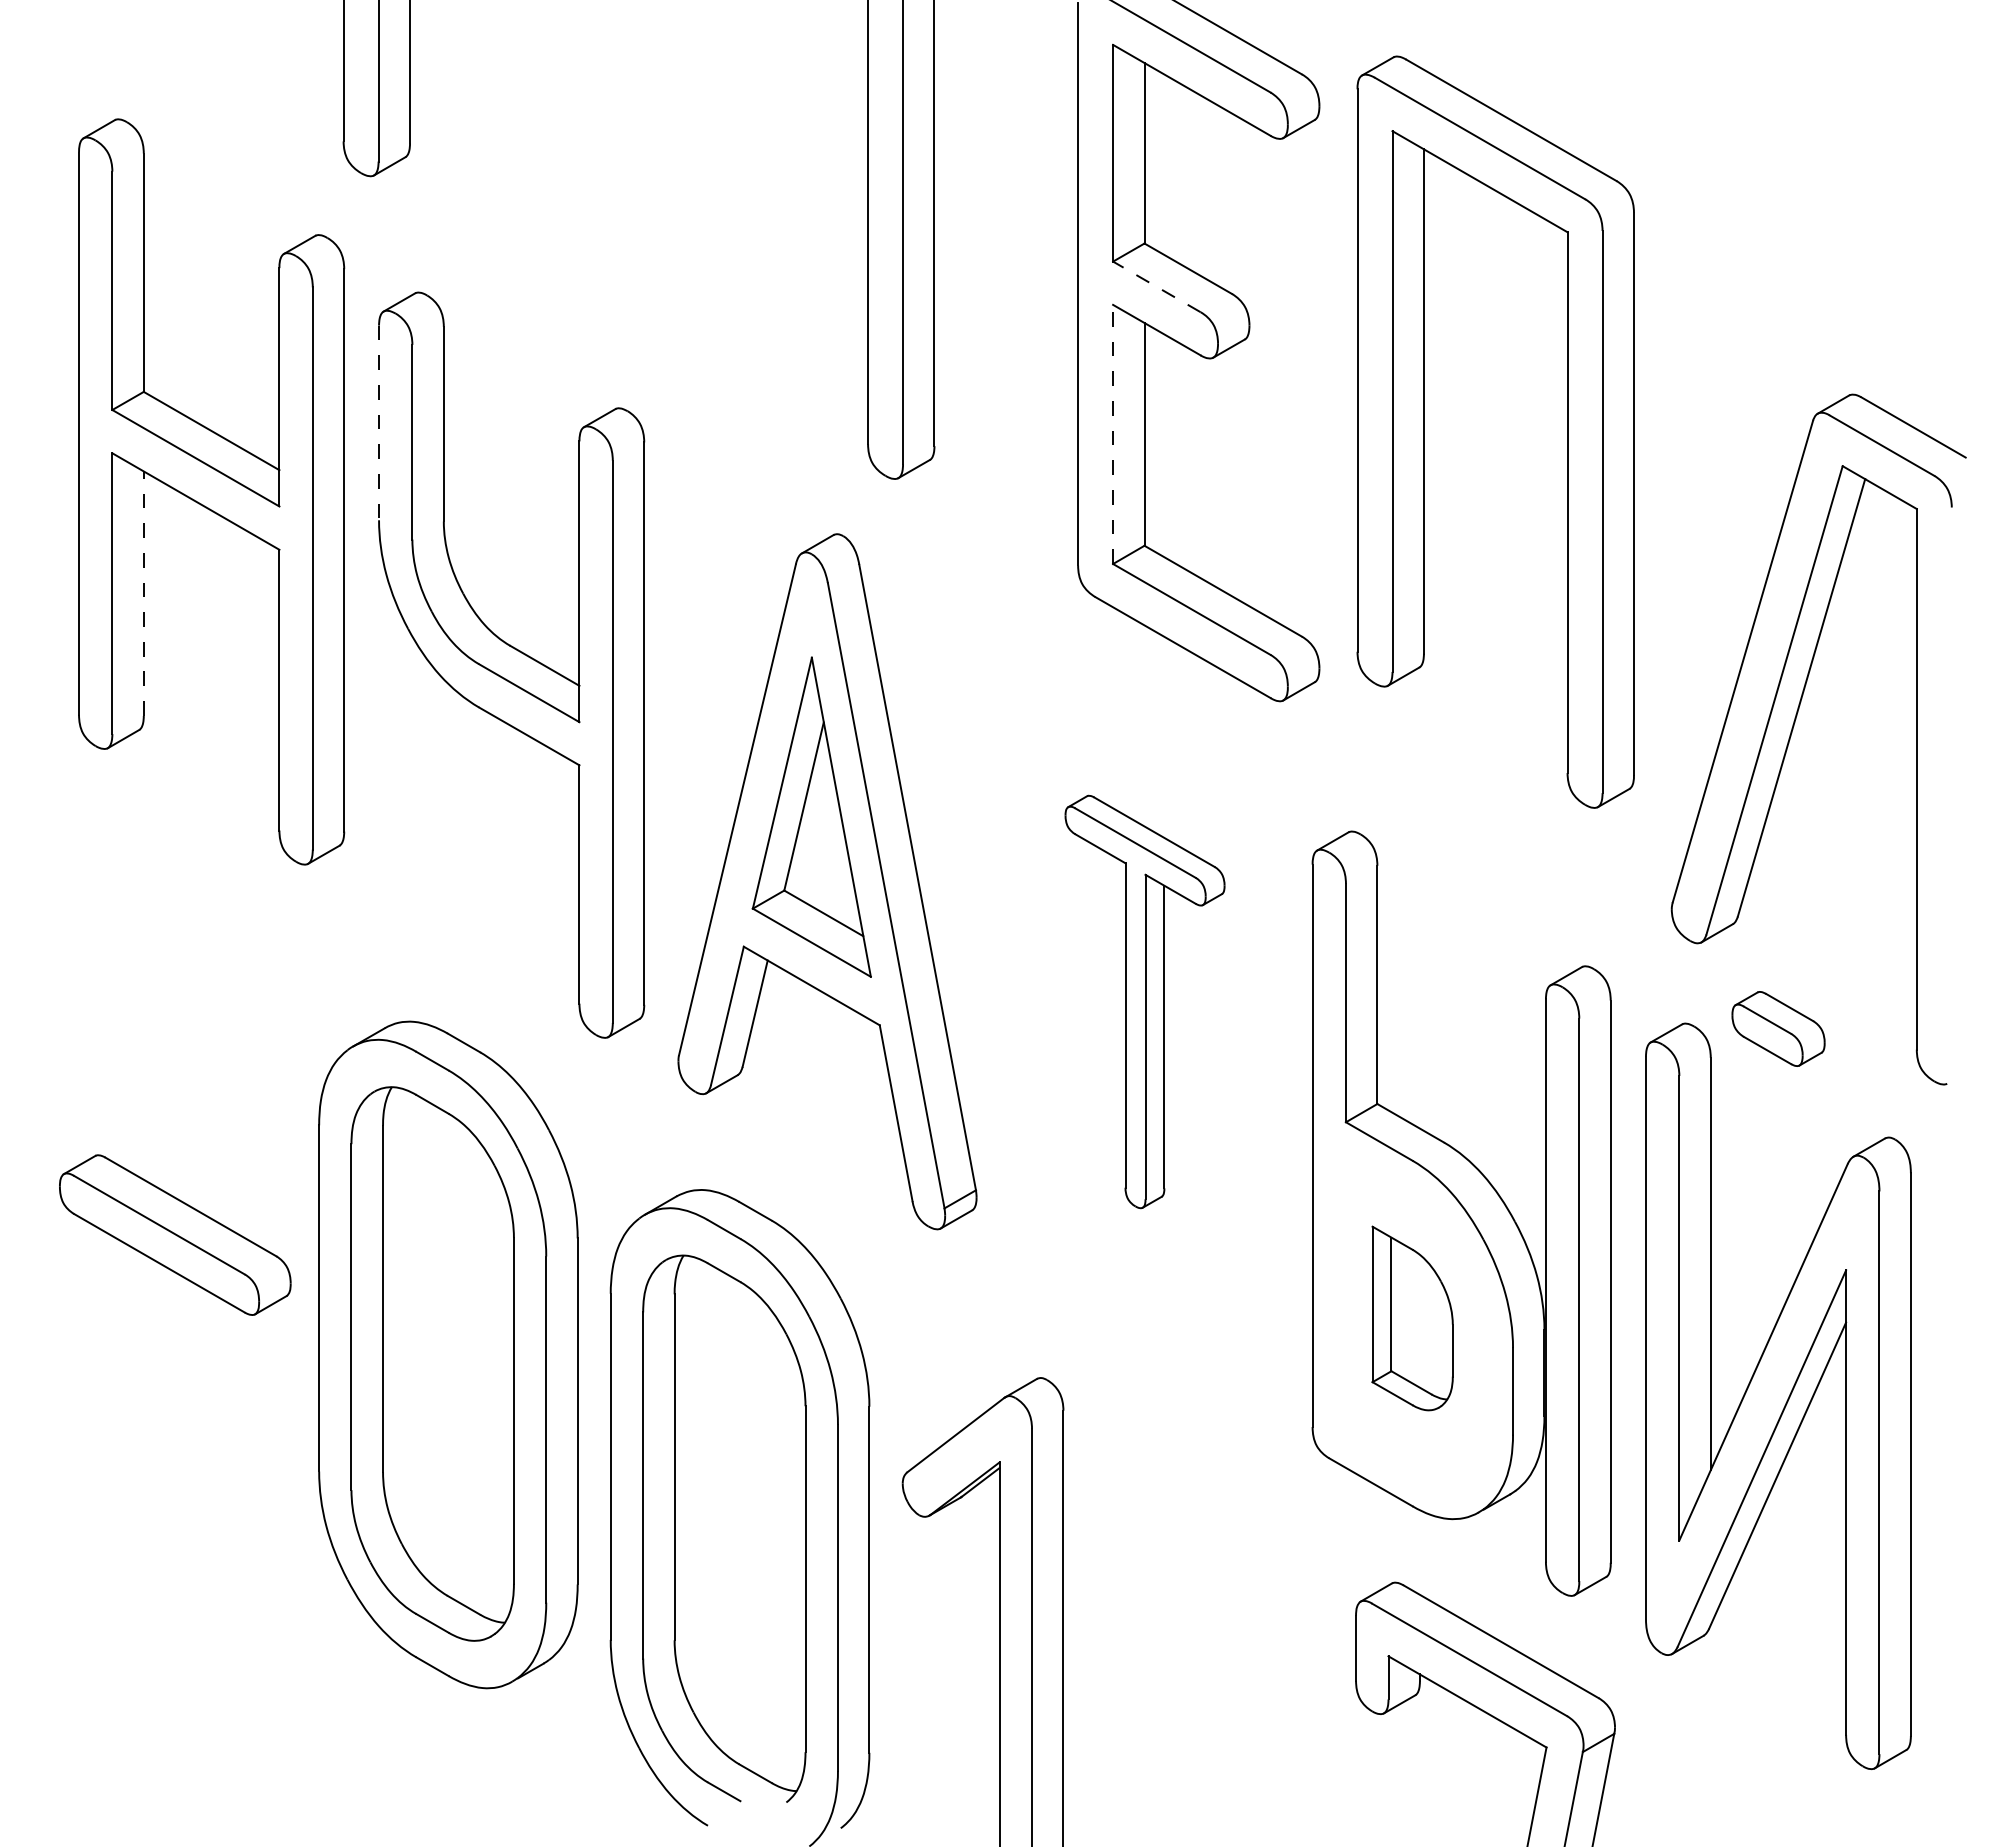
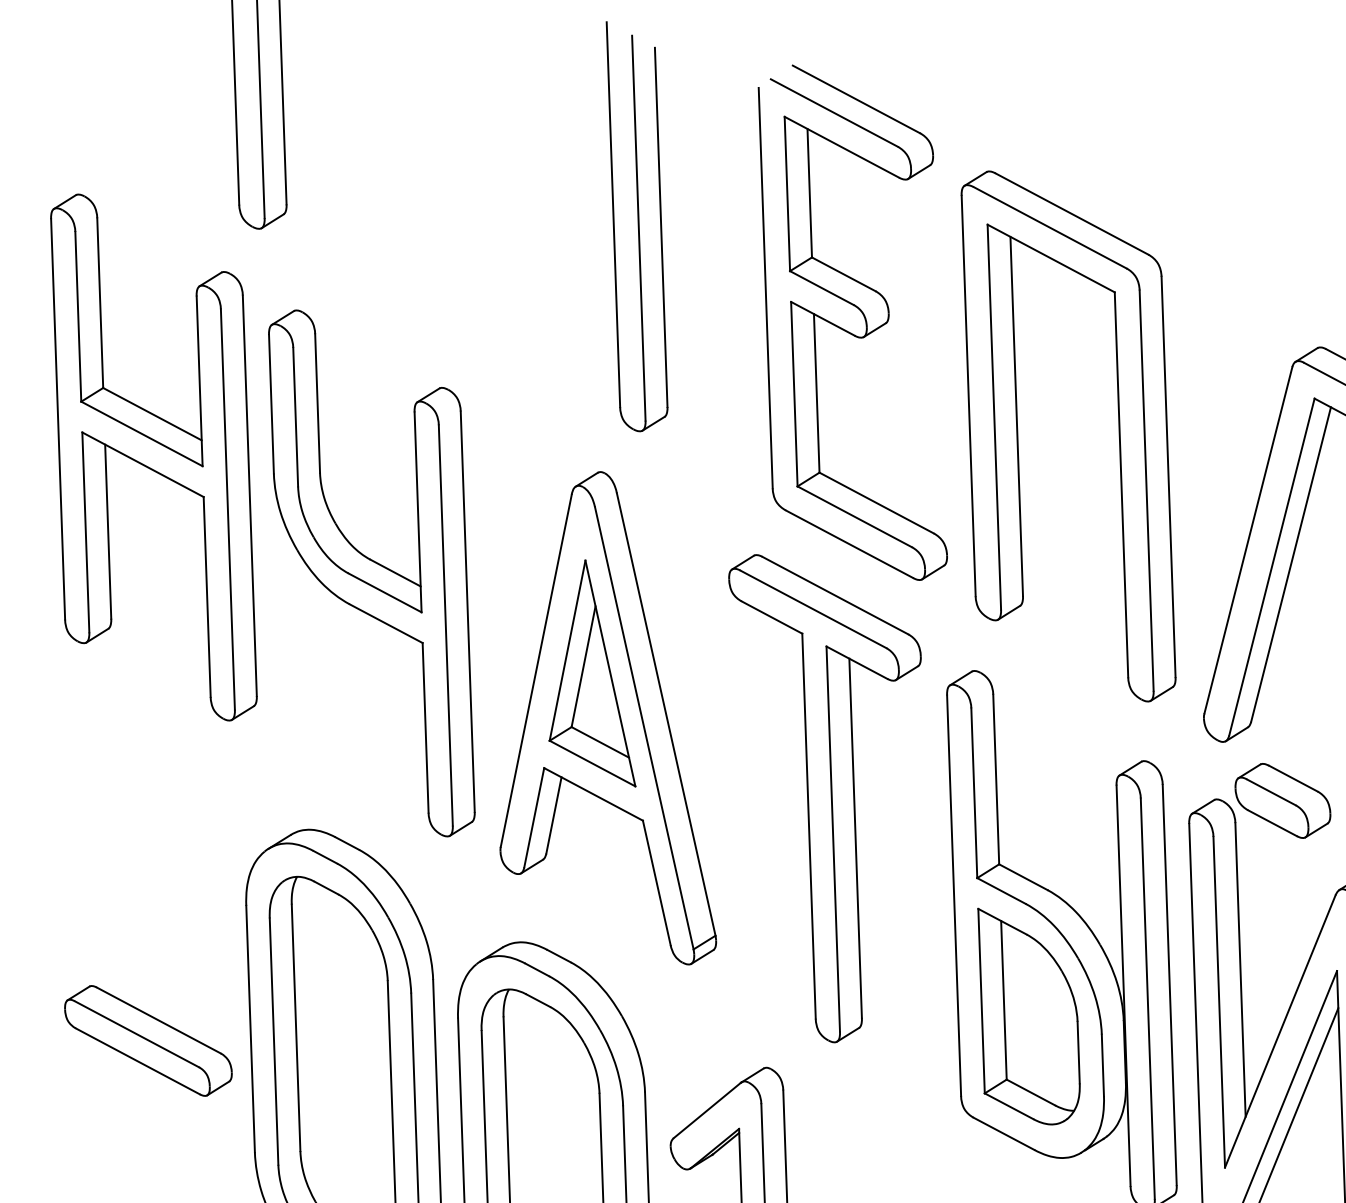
line: (1156, 286) -> (821, 287), dashed -> solid
line: (379, 423) -> (271, 404), dashed -> solid
part: (1424, 431) -> (1017, 437), moved
line: (1113, 434) -> (794, 394), dashed -> solid
line: (143, 593) -> (108, 531), dashed -> solid
part: (1144, 1001) -> (830, 797), size x1.67
part: (1778, 1028) -> (1282, 800), size x1.43
part: (175, 1234) -> (148, 1040), moved
part: (1412, 1318) -> (1029, 1016), size x1.67

